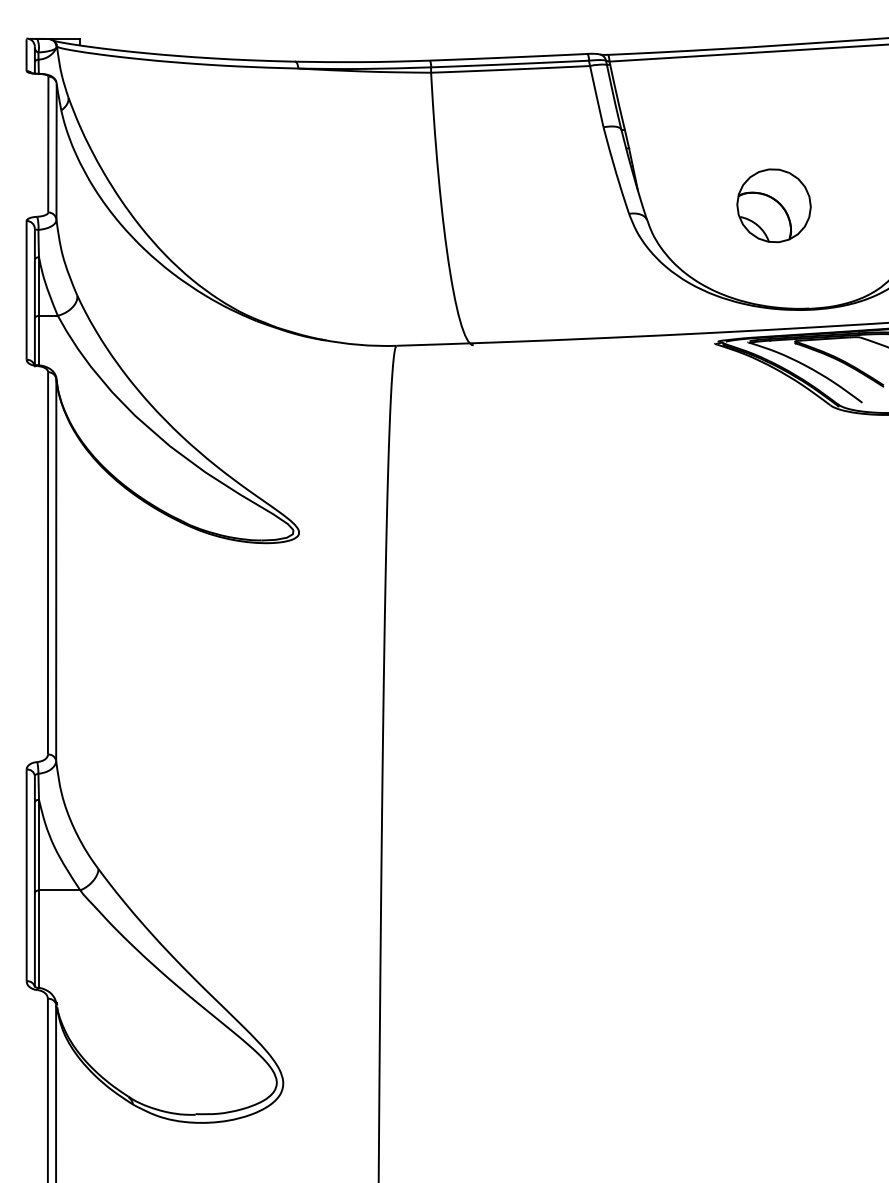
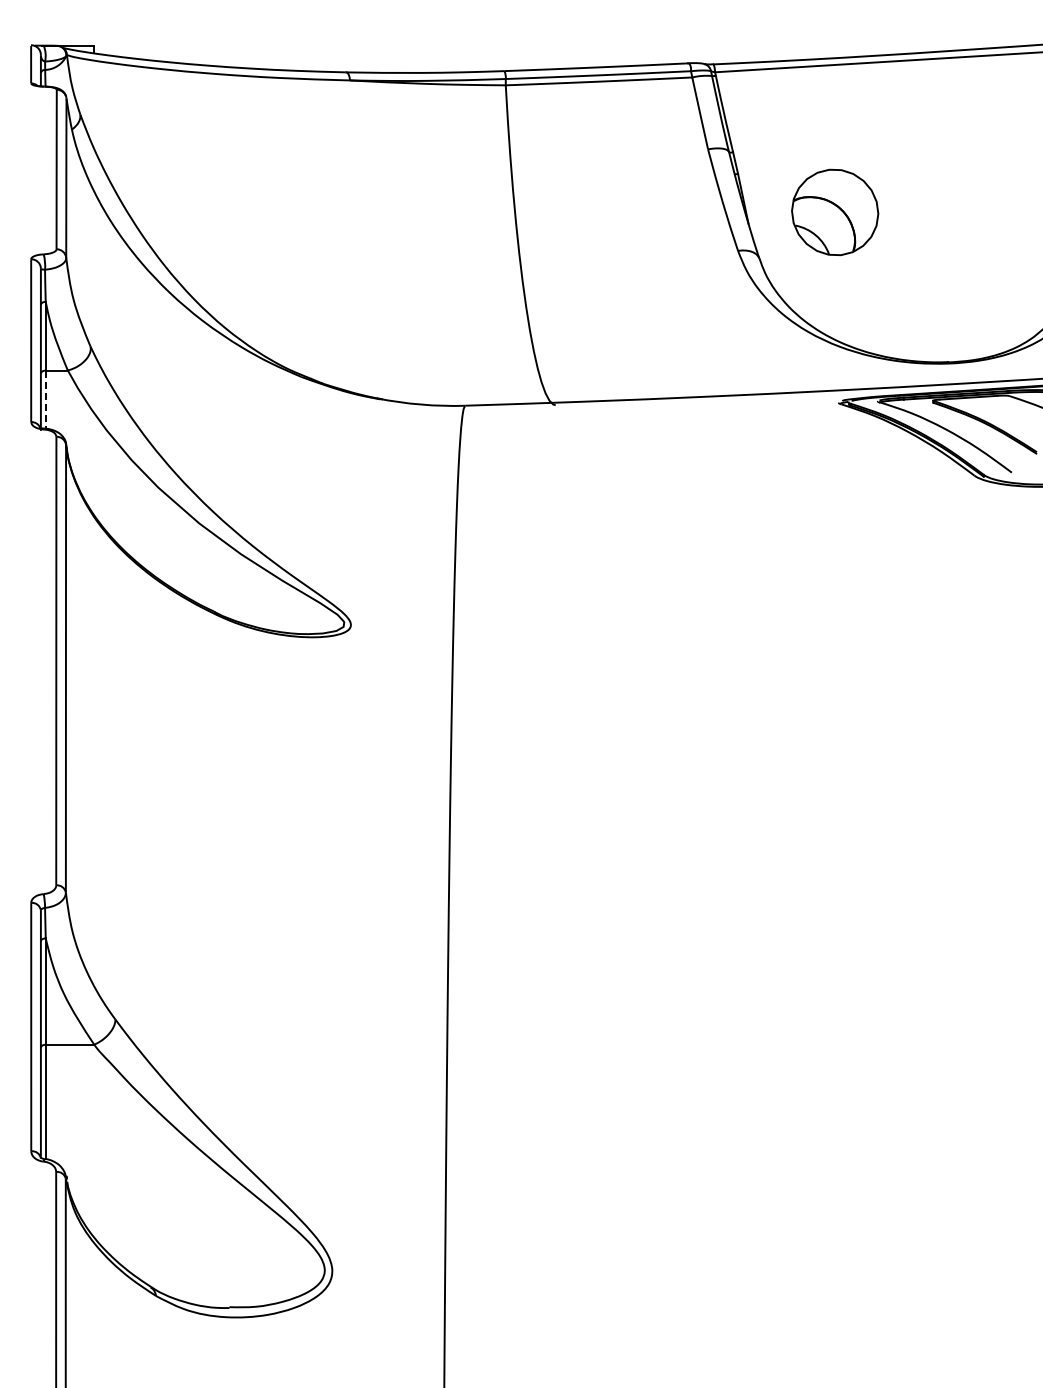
part: (774, 205) -> (835, 212), moved
line: (38, 340) -> (45, 399), solid -> dashed

